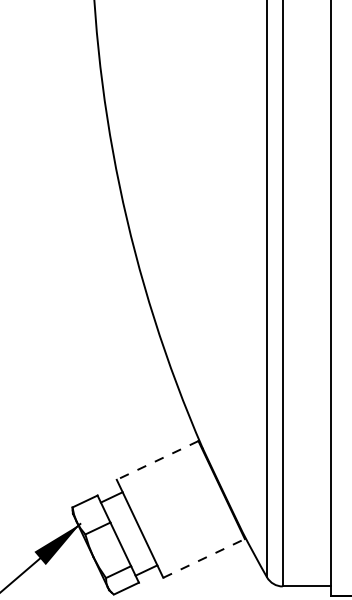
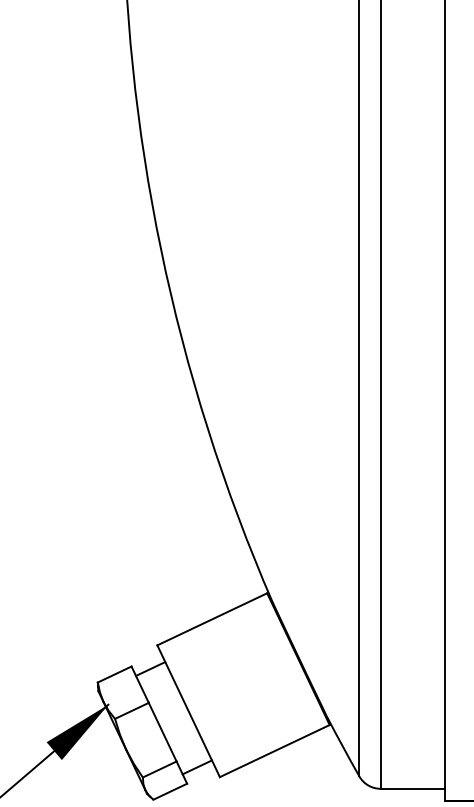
line: (157, 460) -> (212, 619), dashed -> solid
line: (203, 558) -> (274, 751), dashed -> solid

